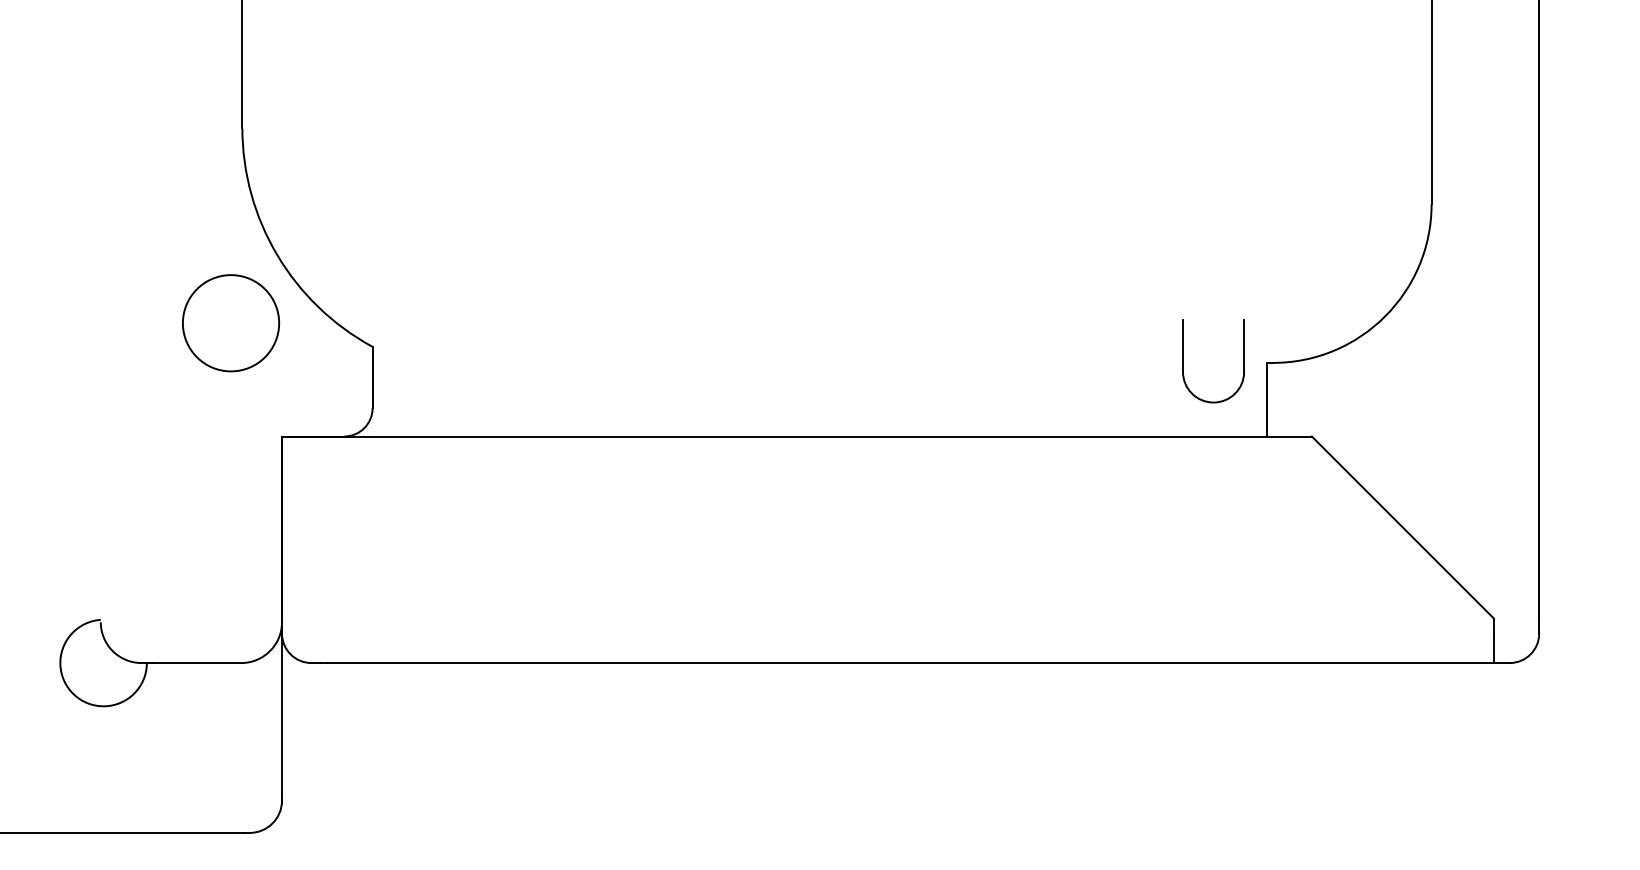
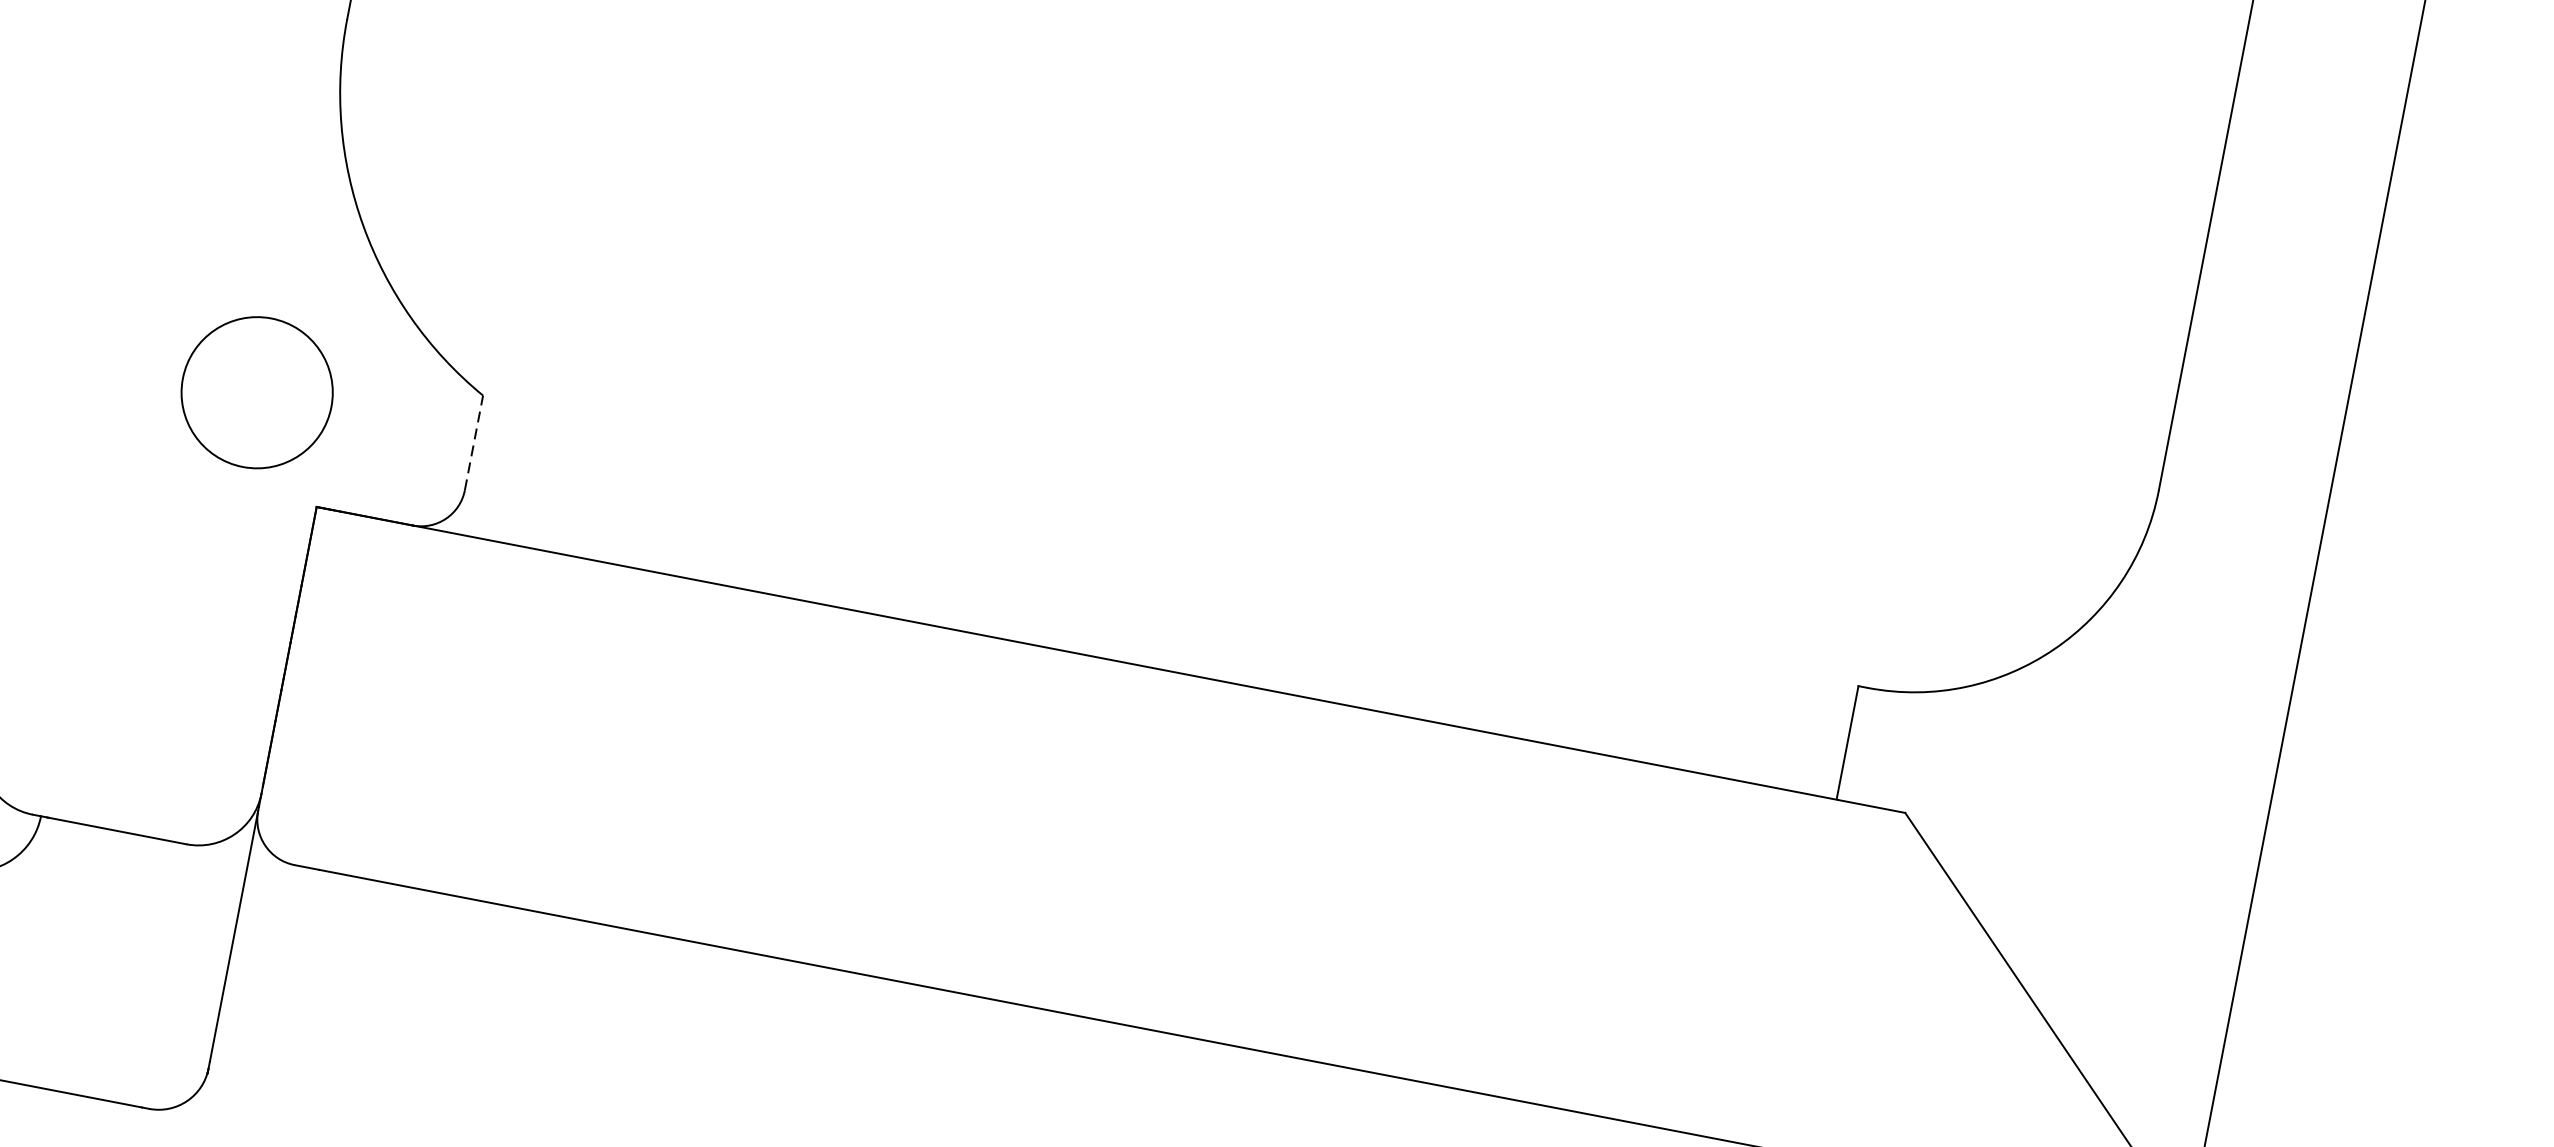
circle: (231, 323) -> (257, 393), moved
part: (1183, 361) -> (1729, 659), removed
line: (372, 377) -> (473, 442), solid -> dashed

